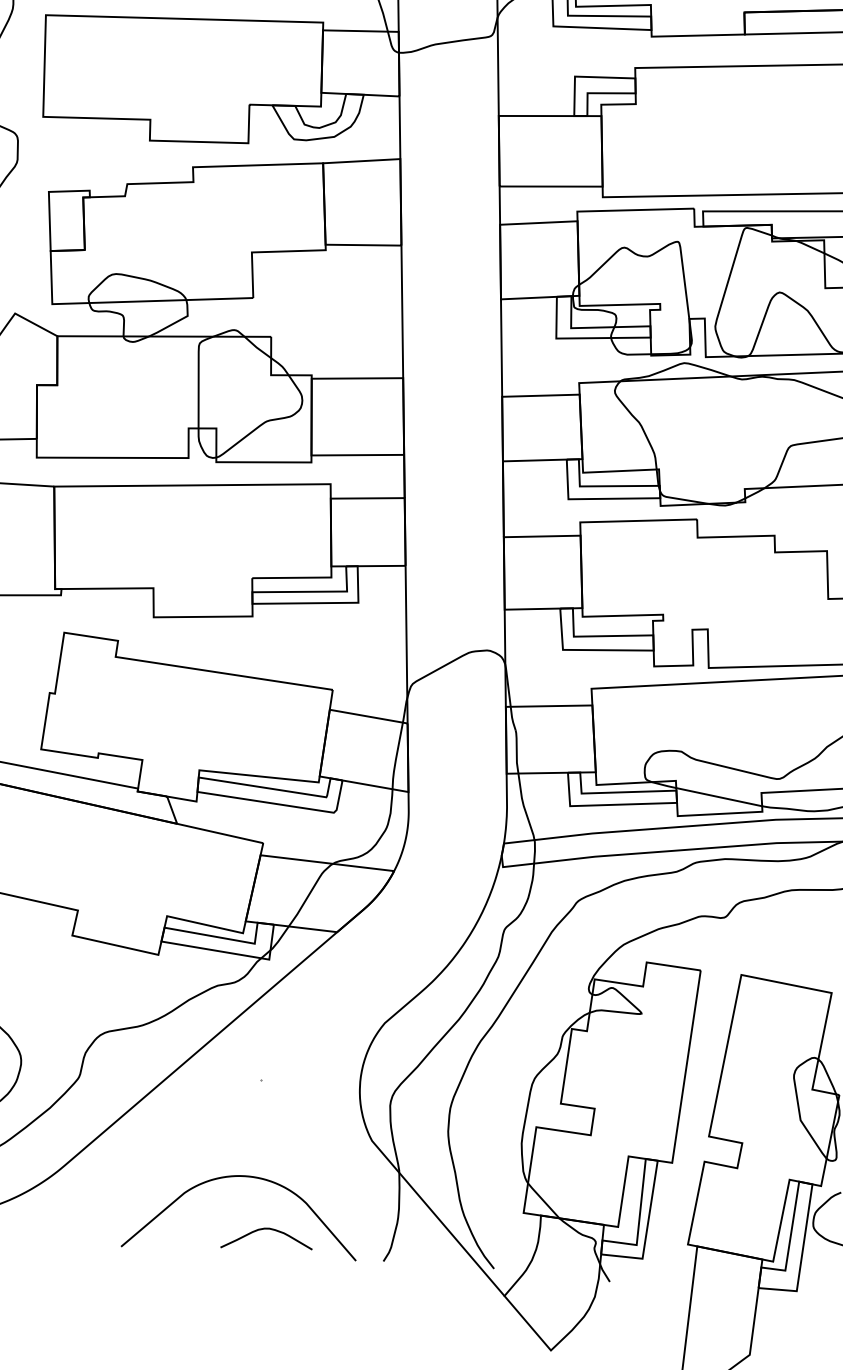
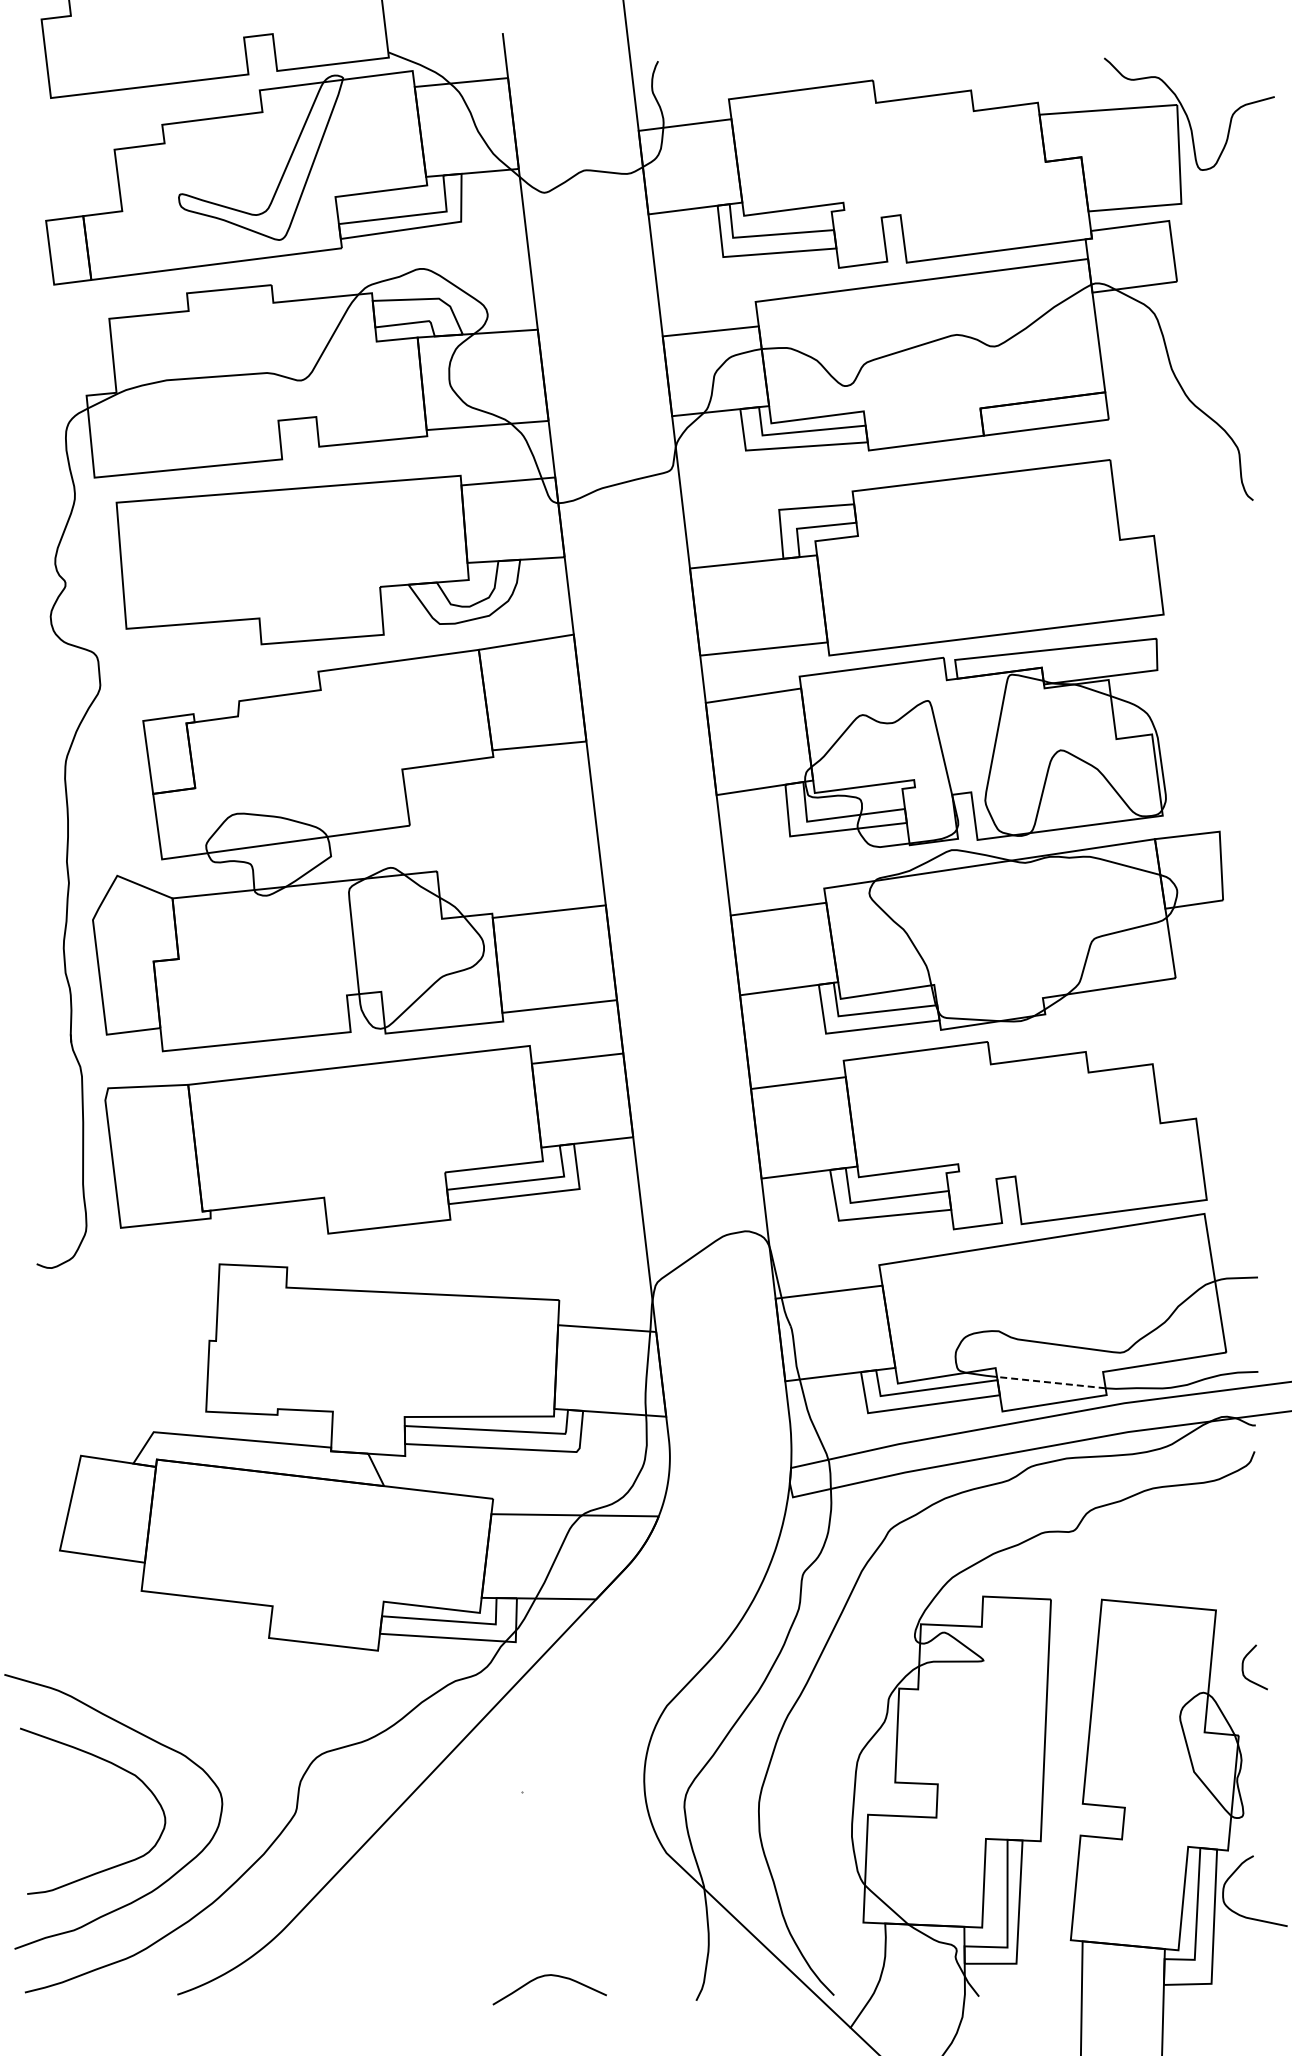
line: (719, 797) -> (1051, 1382), solid -> dashed
curve: (246, 1177) -> (515, 1914), removed

